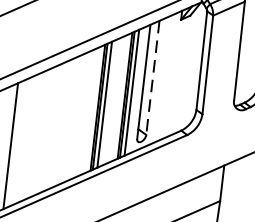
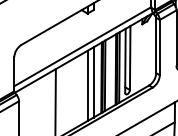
line: (153, 78) -> (130, 58), dashed -> solid
line: (82, 114) -> (93, 82), added
line: (71, 118) -> (87, 85), added

